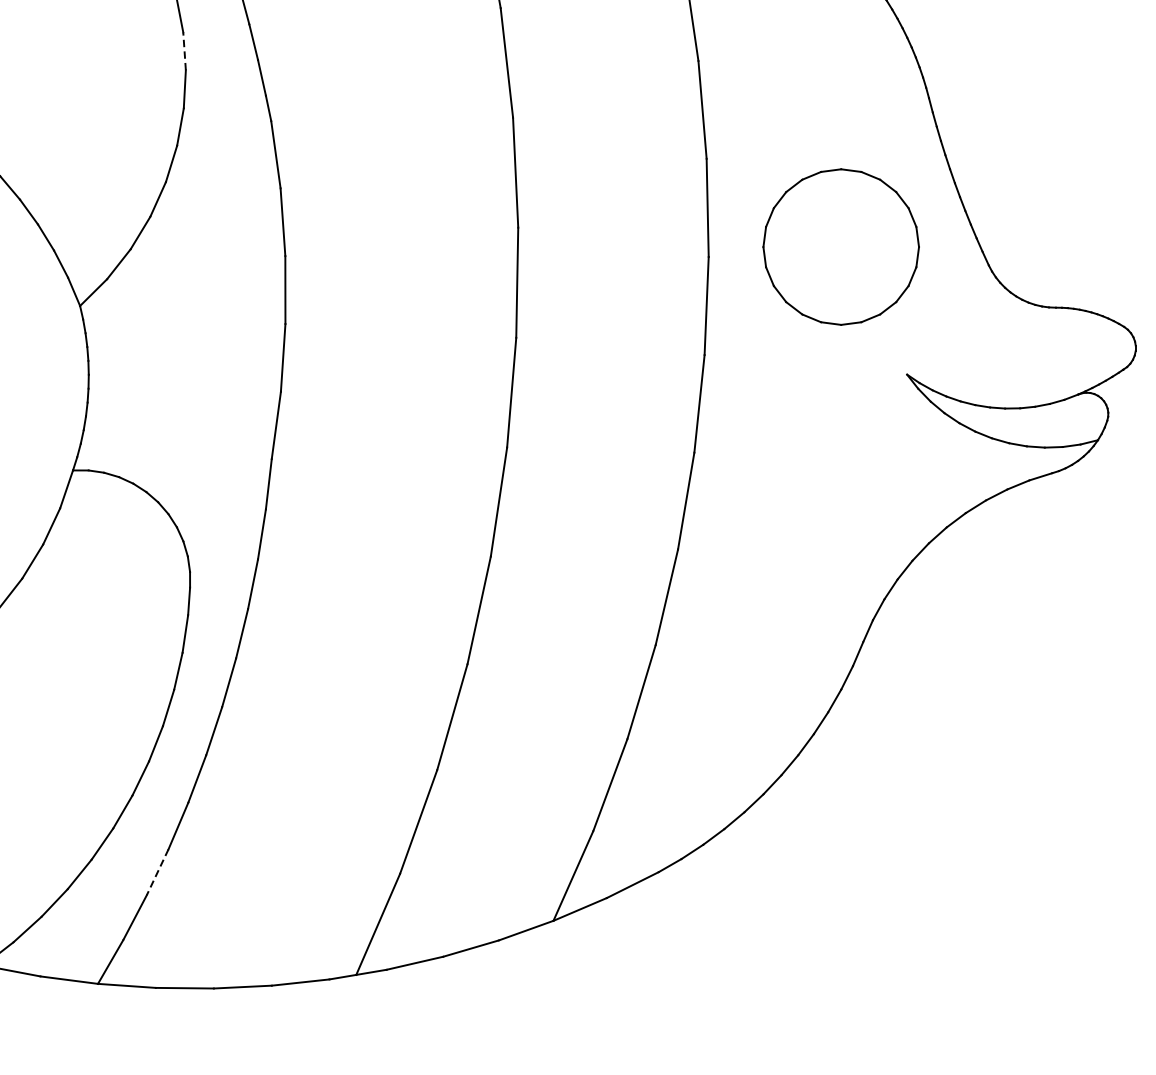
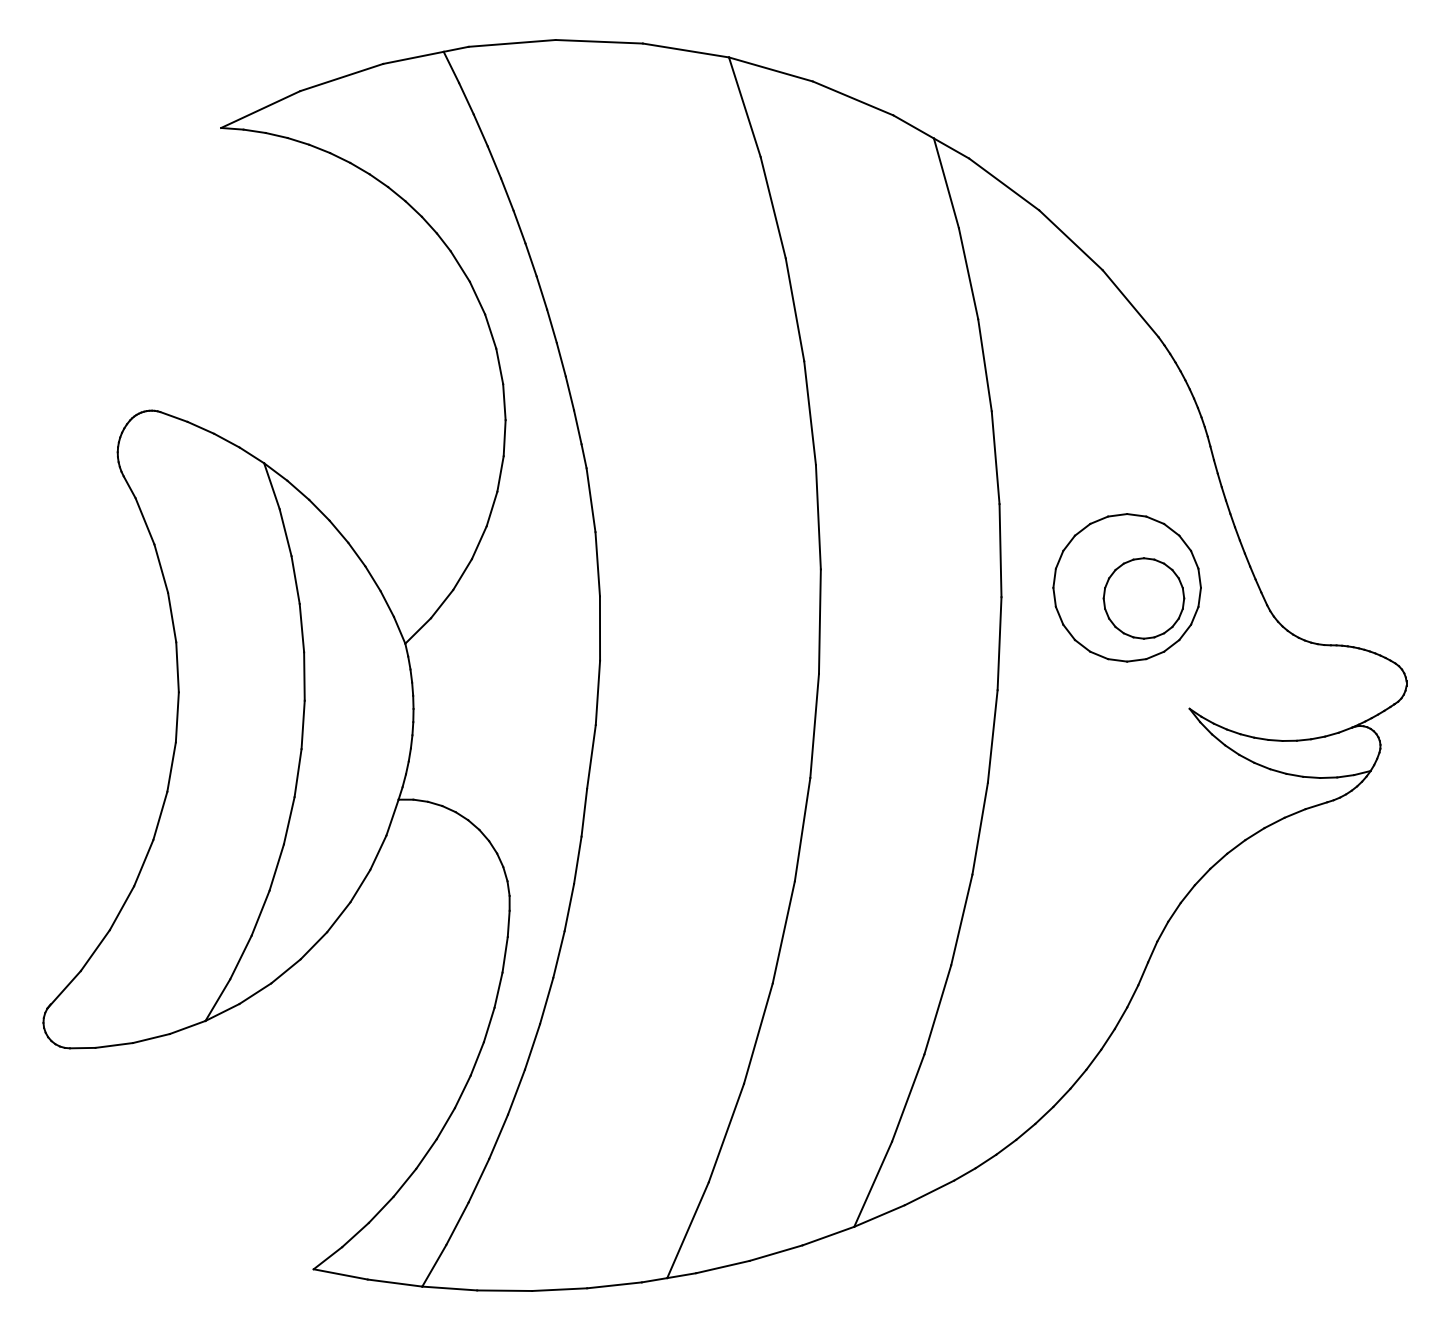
line: (184, 50) -> (504, 401), dashed -> solid
part: (858, 258) -> (1143, 598), added
line: (157, 873) -> (478, 1181), dashed -> solid

